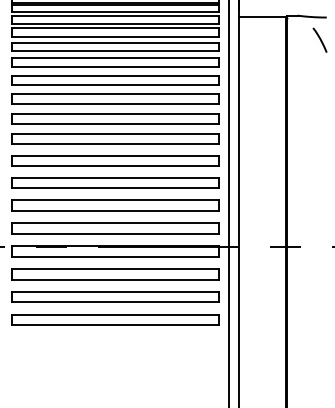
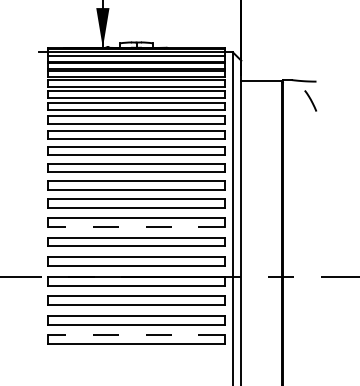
line: (115, 188) -> (136, 227), solid -> dashed
line: (115, 314) -> (136, 334), solid -> dashed

